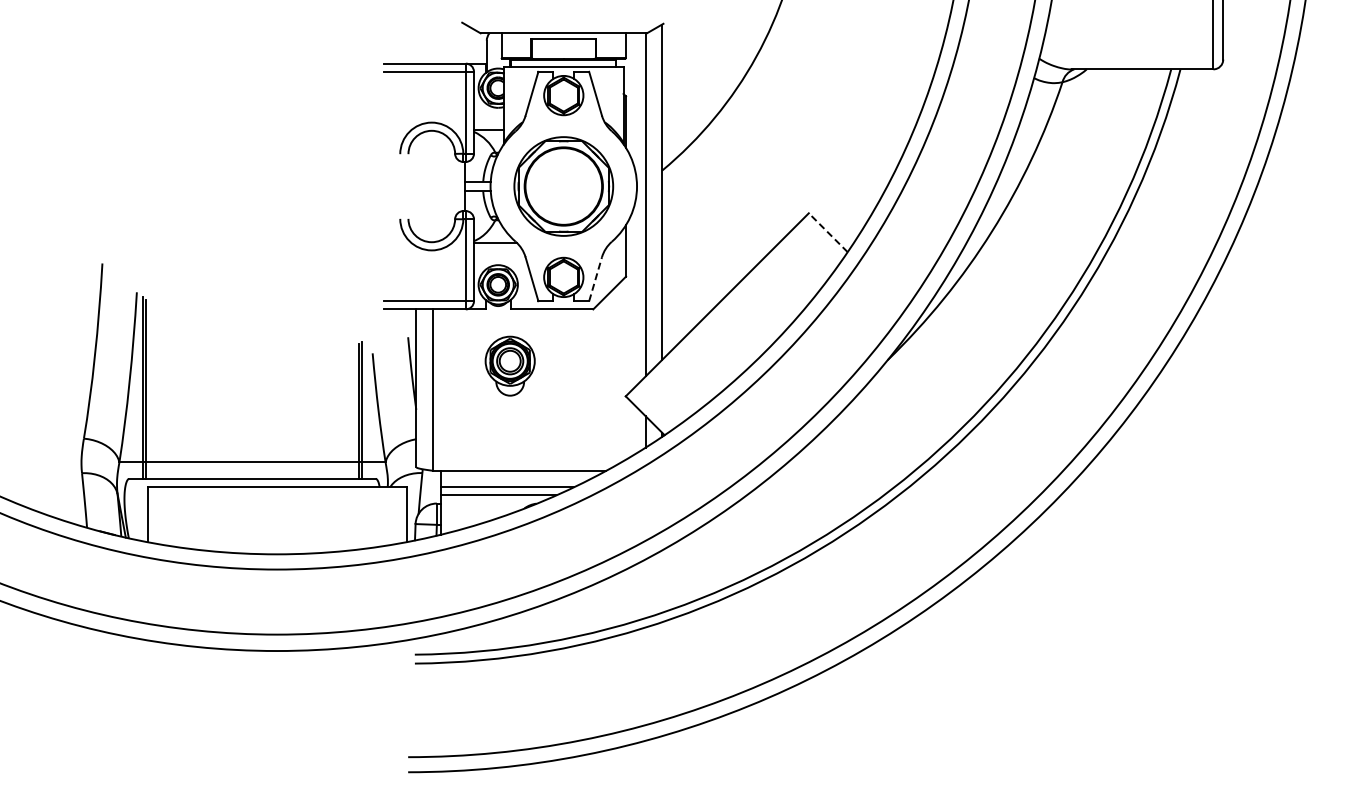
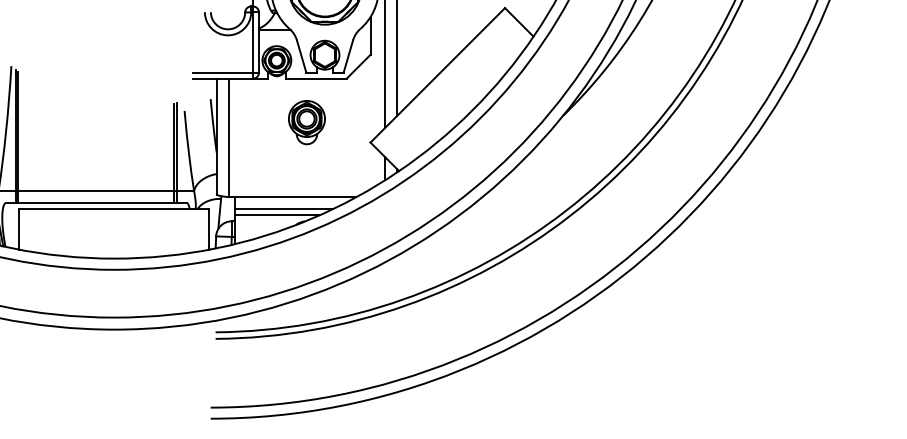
line: (827, 232) -> (518, 22), dashed -> solid
line: (595, 279) -> (348, 56), dashed -> solid
part: (509, 365) -> (306, 122), moved

